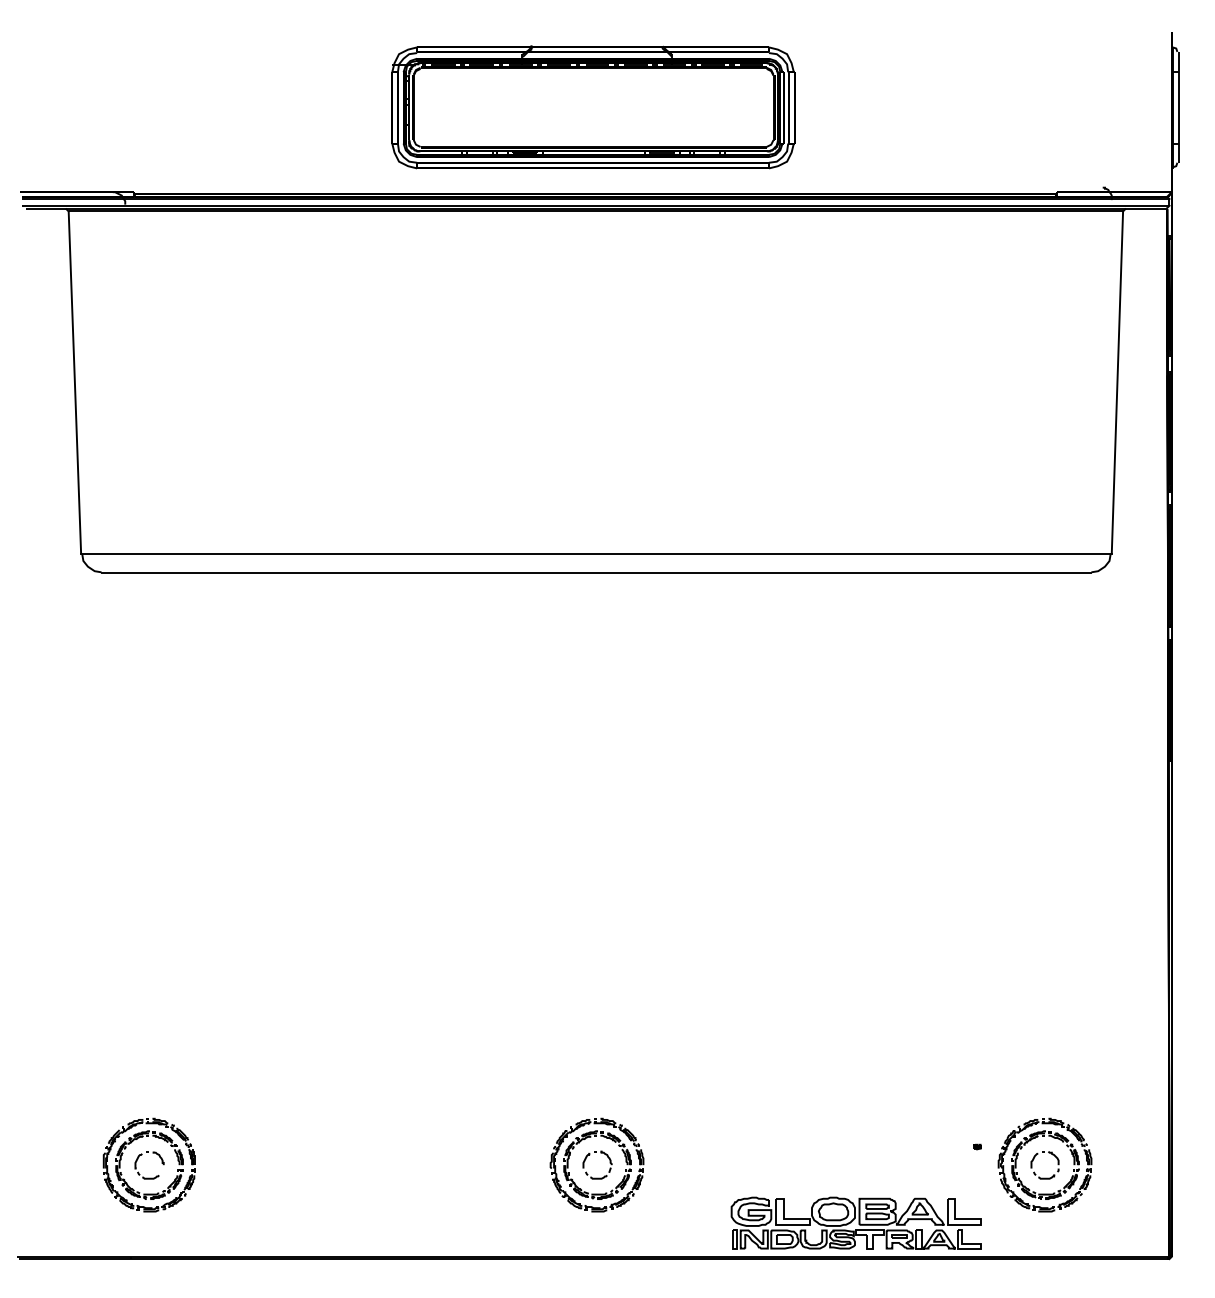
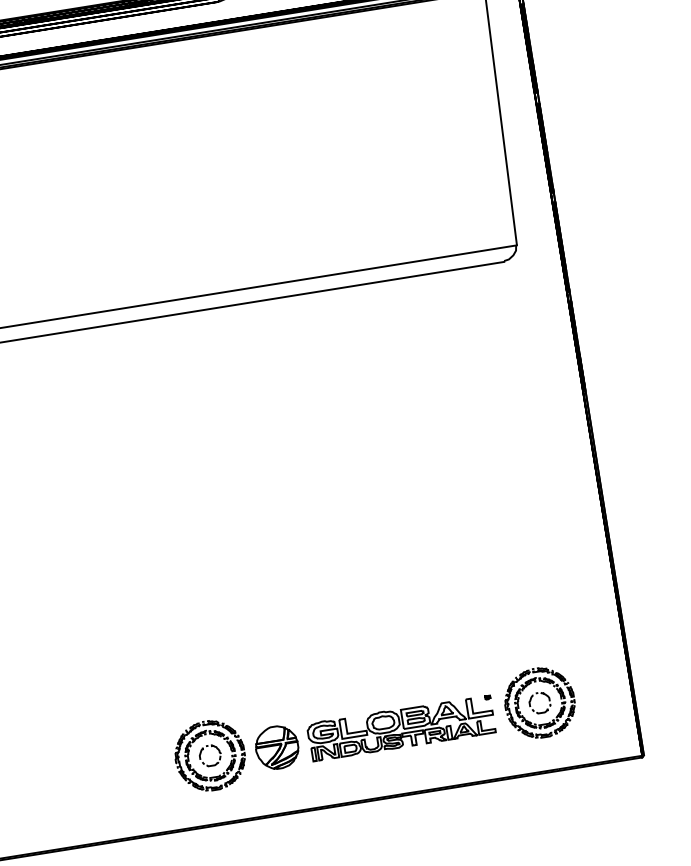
part: (687, 1168) -> (277, 747), added
part: (855, 1222) -> (400, 727), moved

